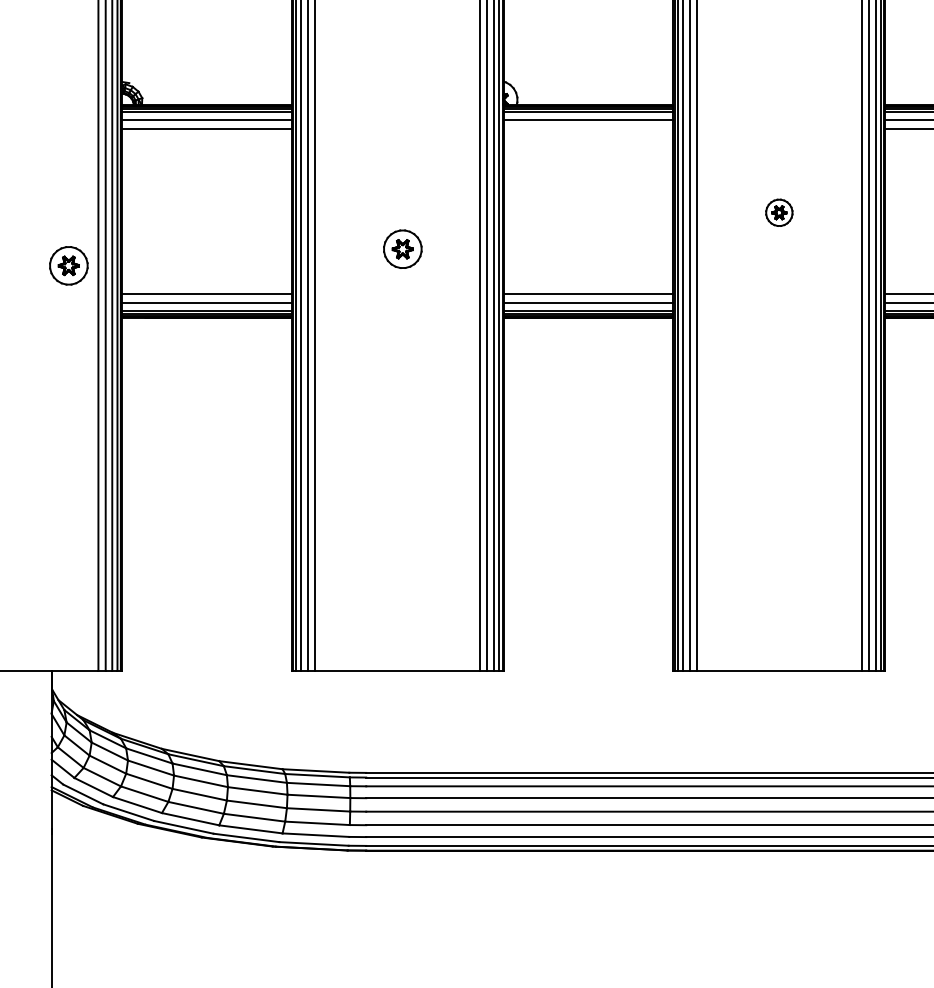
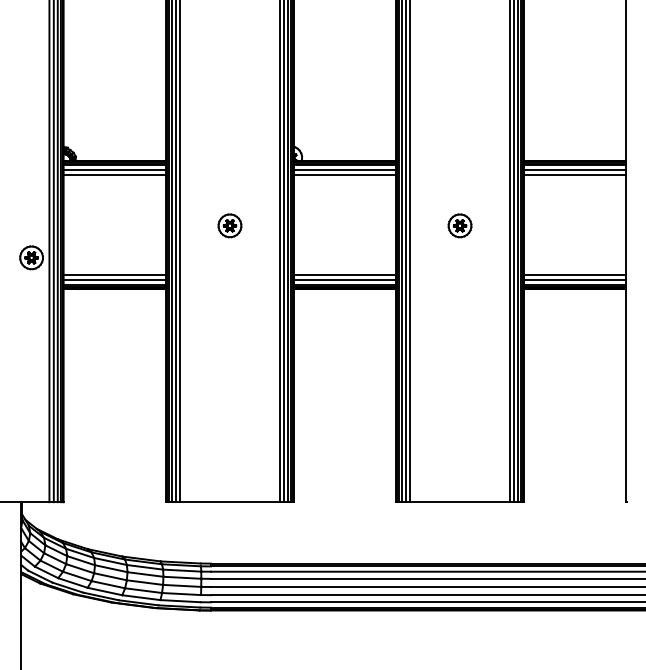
line: (587, 129) -> (344, 175), added
part: (778, 212) -> (459, 225), size x1.43
part: (402, 248) -> (229, 225), moved

